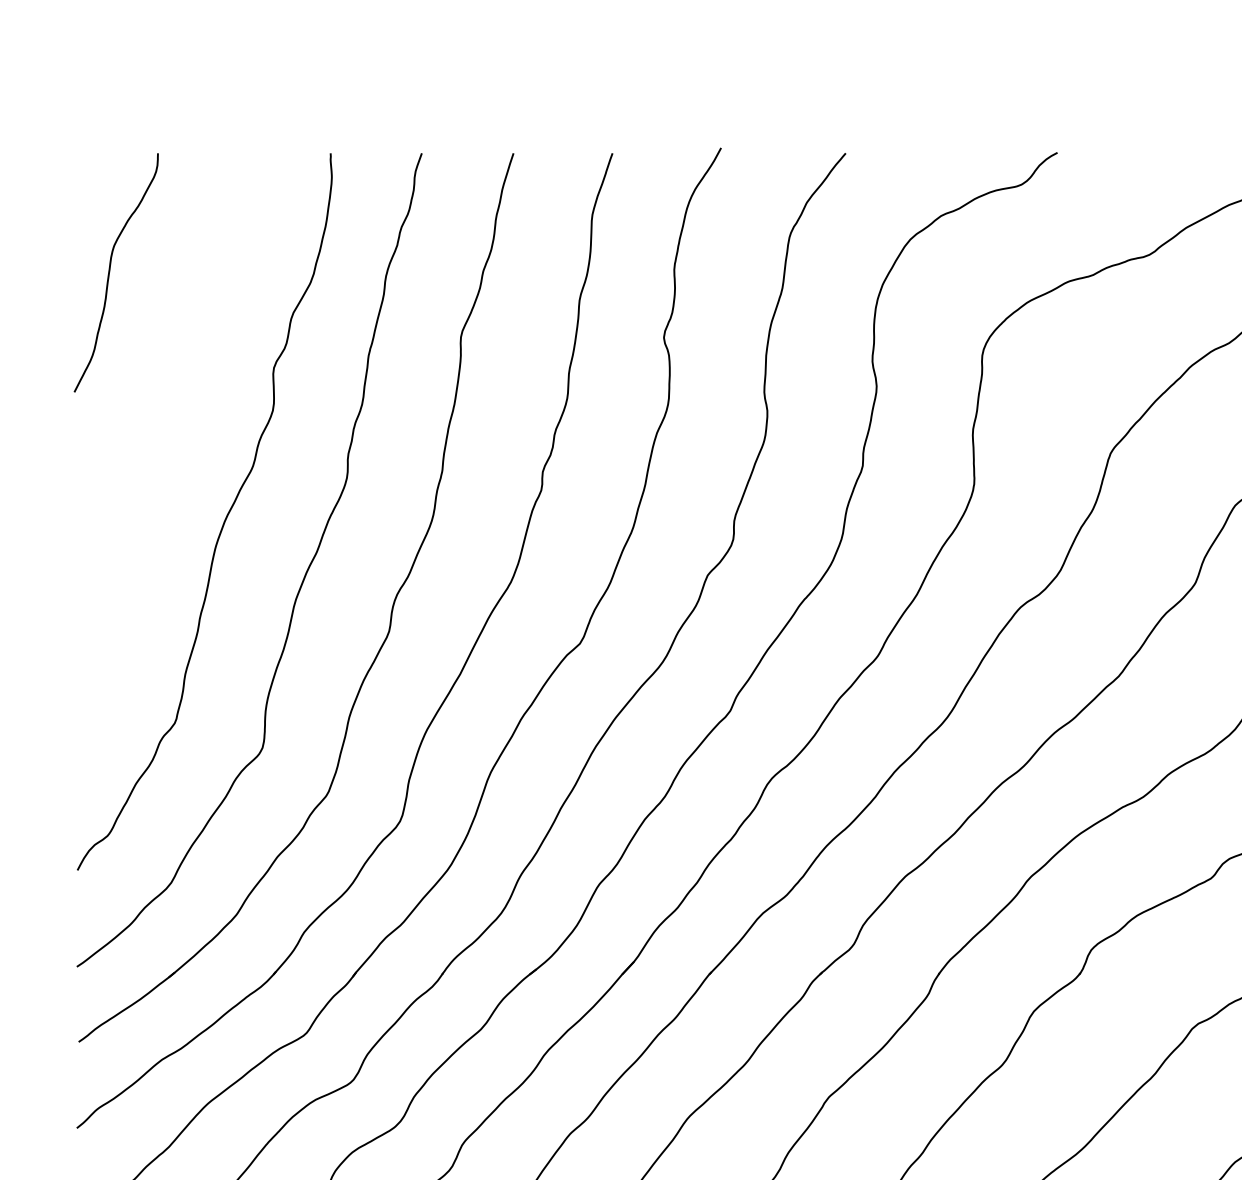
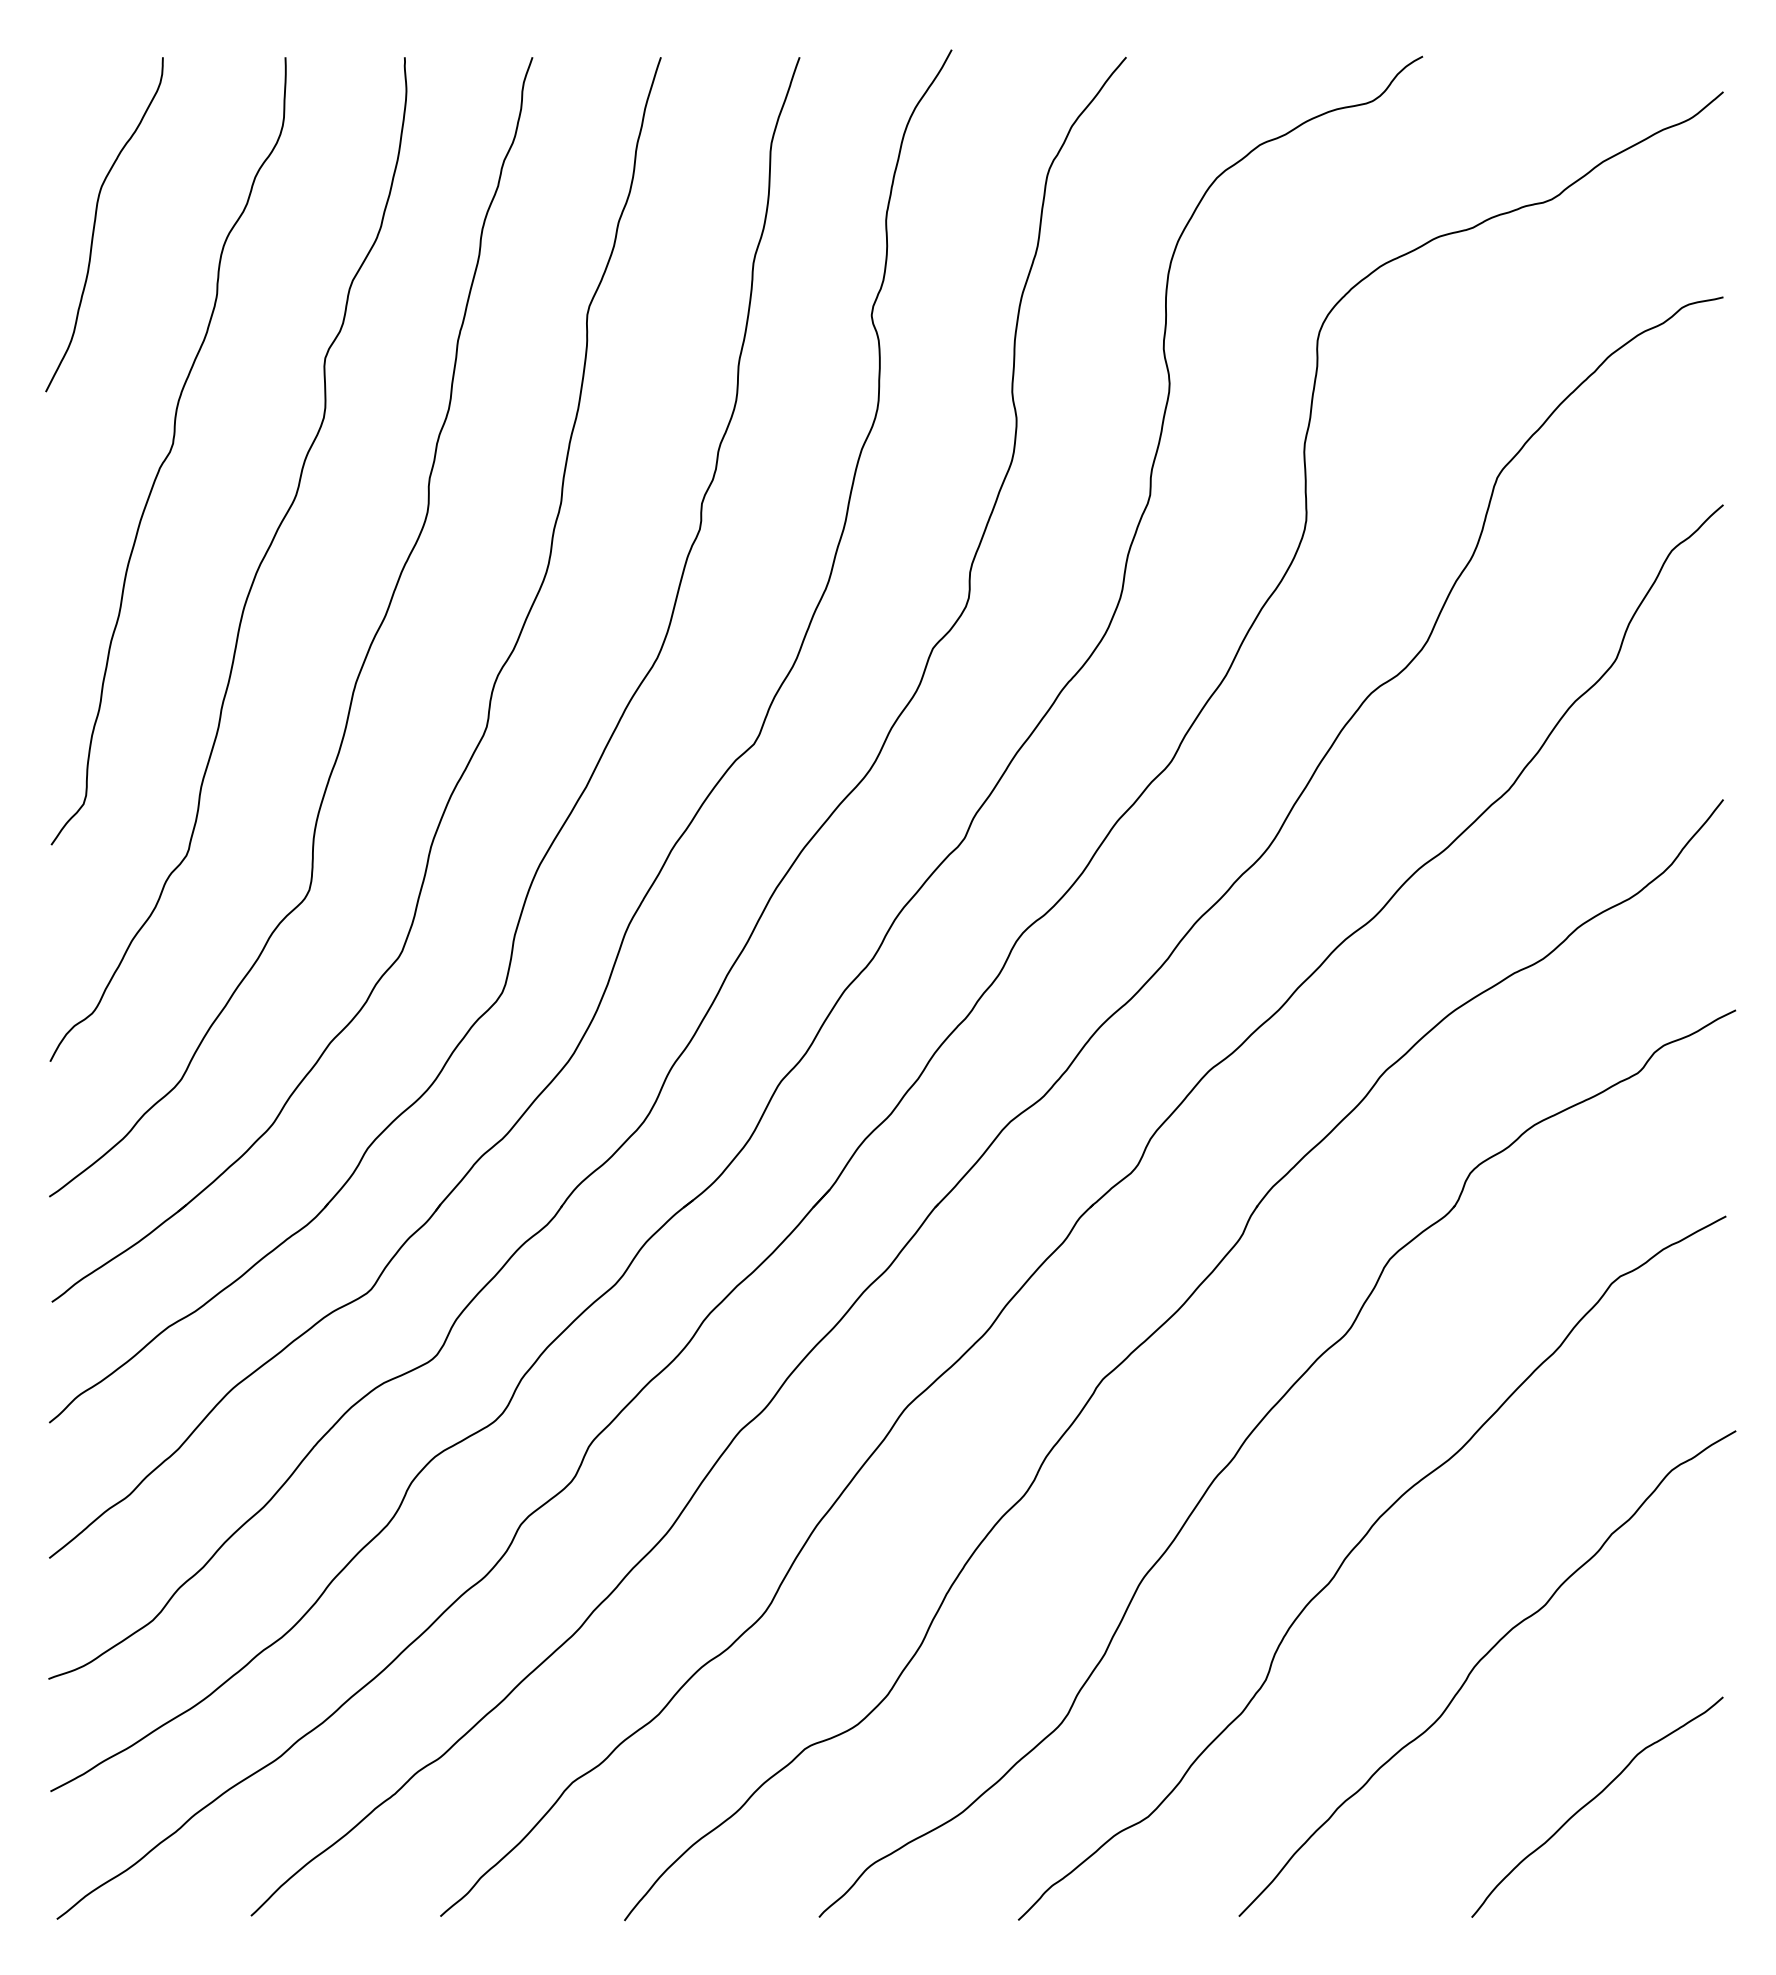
curve: (162, 434) -> (169, 451), added

